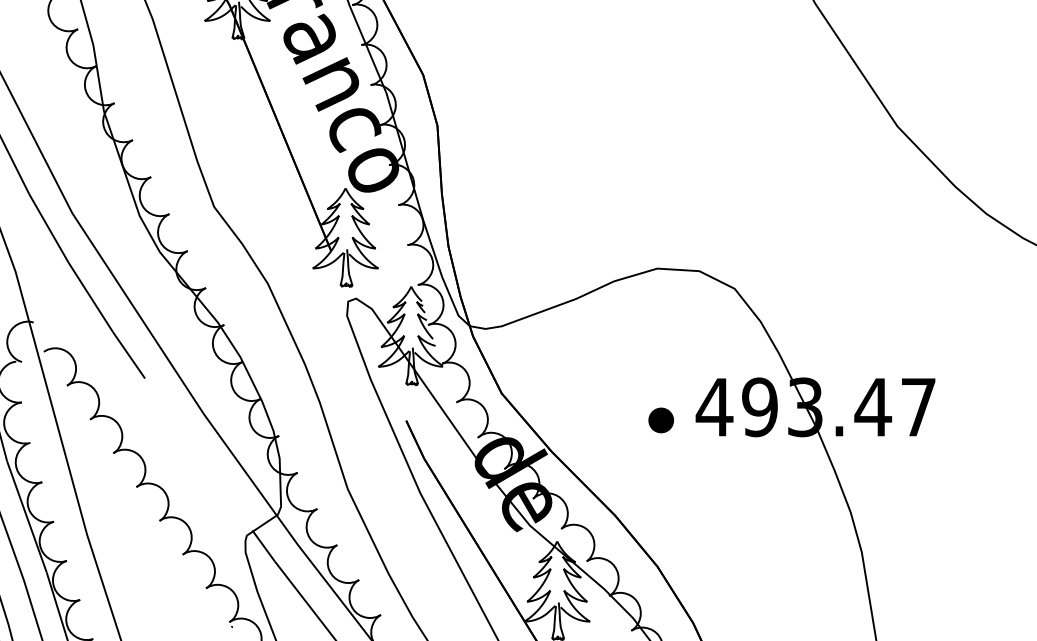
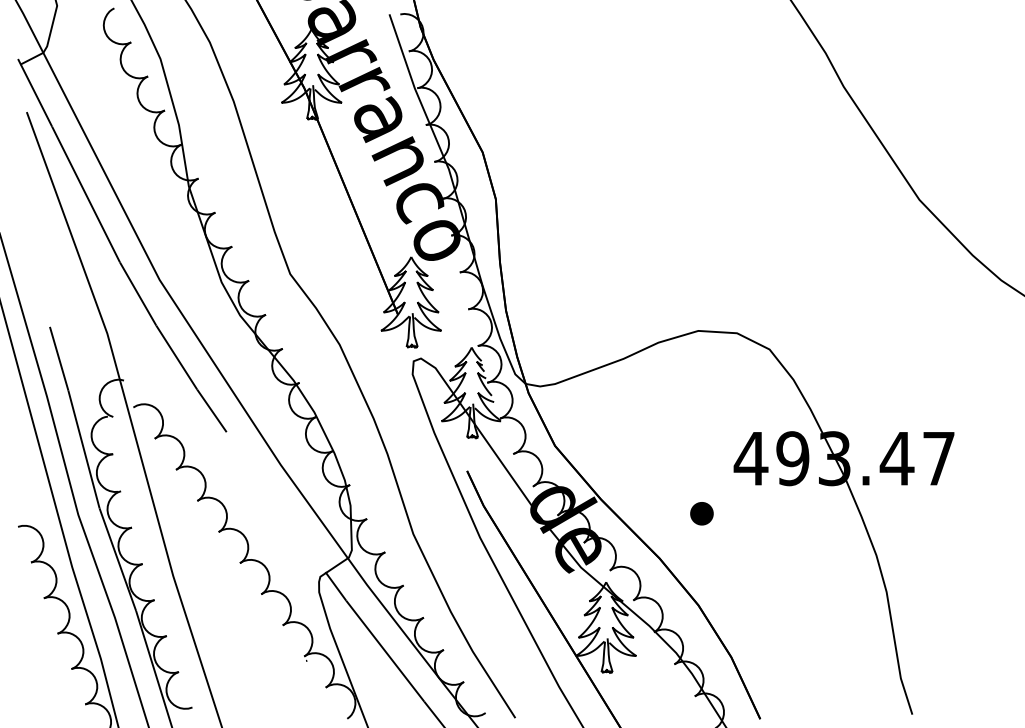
part: (660, 420) -> (701, 513), moved

